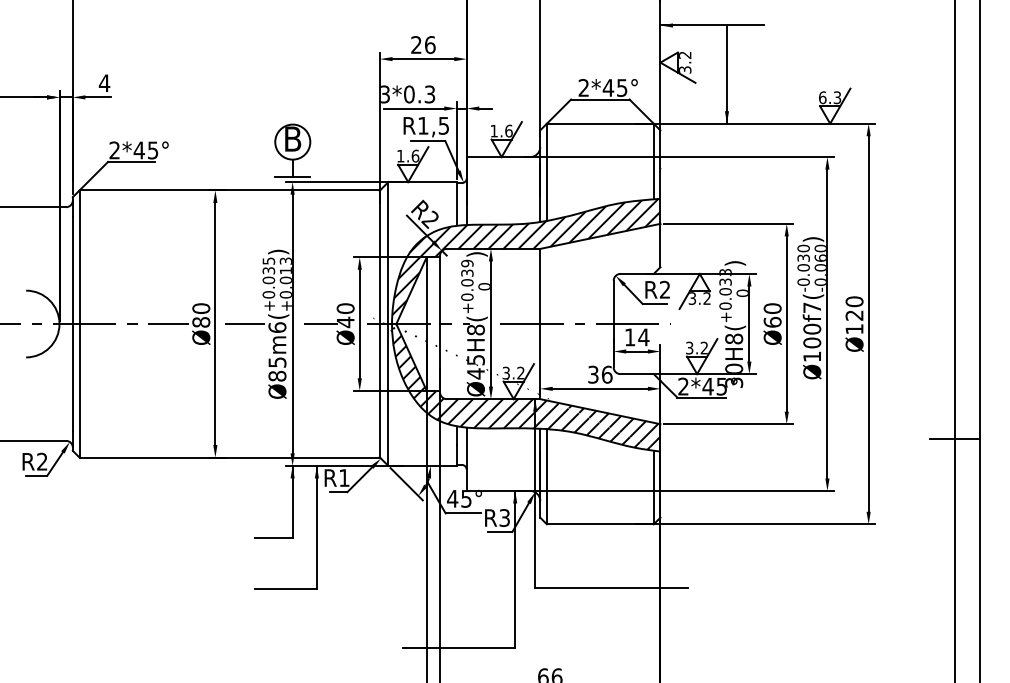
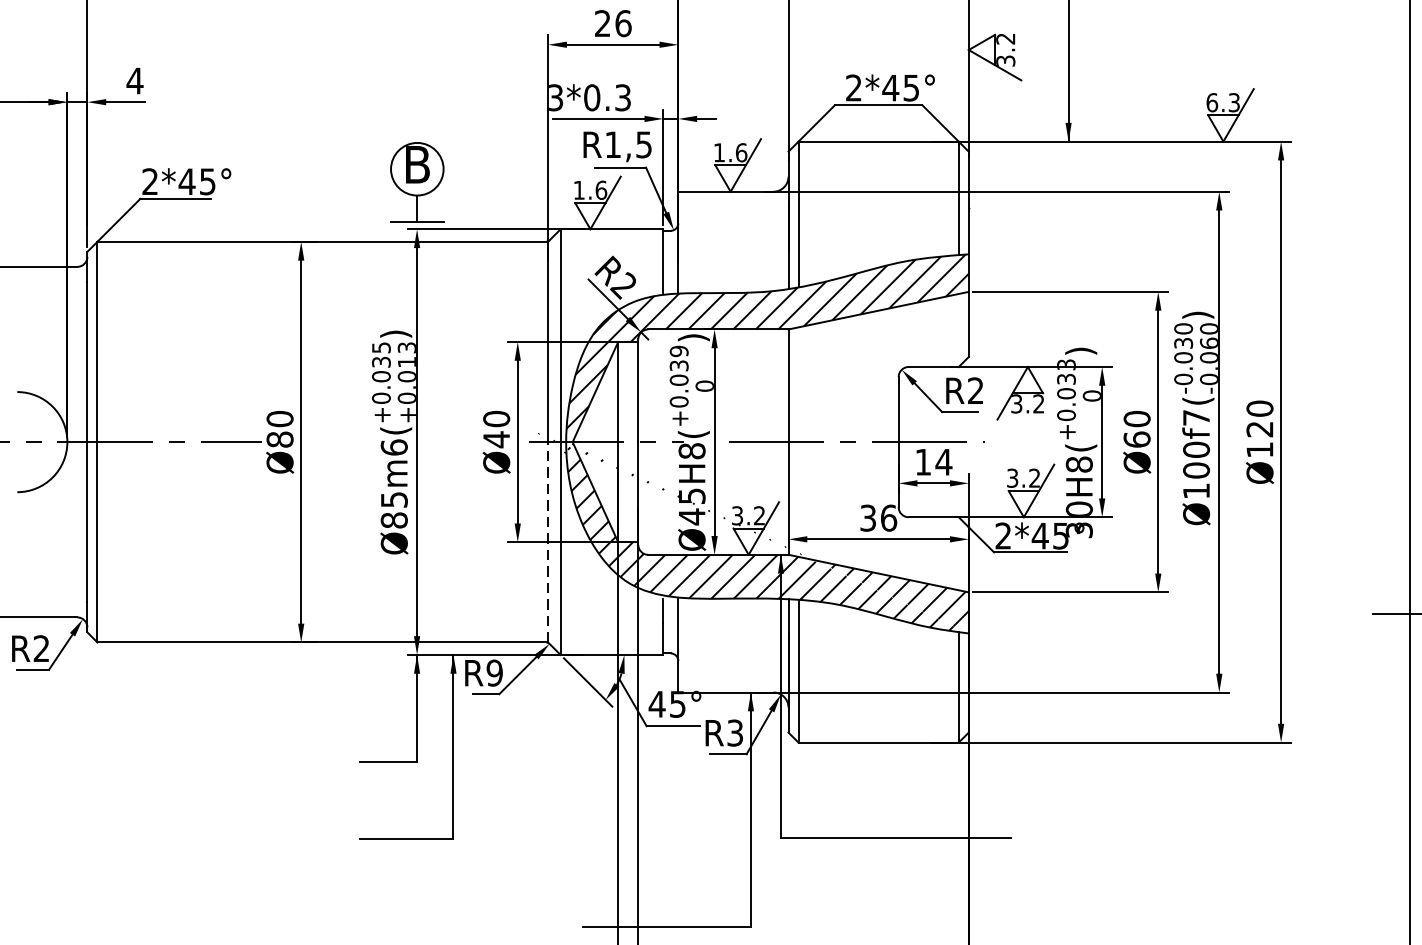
line: (244, 324) -> (344, 442), removed
line: (321, 324) -> (460, 442), removed
line: (380, 390) -> (548, 541), solid -> dashed
text: (344, 478) -> (494, 673), R1 -> R9

